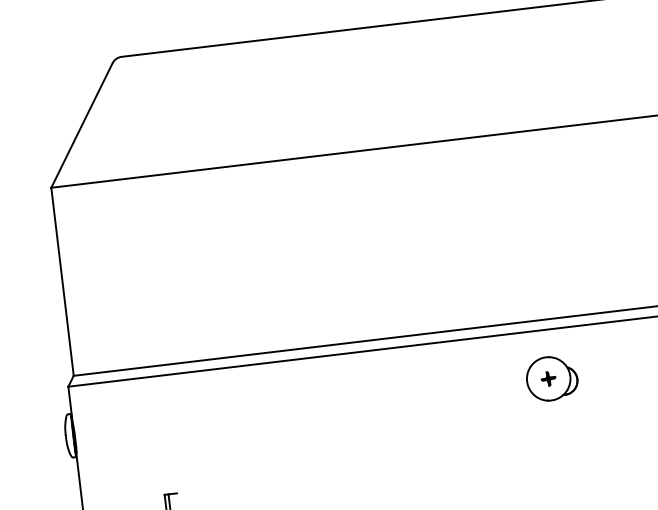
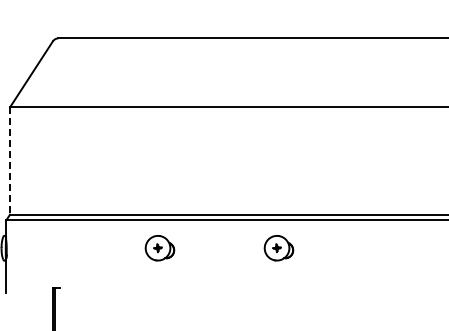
line: (63, 280) -> (10, 160), solid -> dashed
part: (342, 403) -> (159, 248), added

